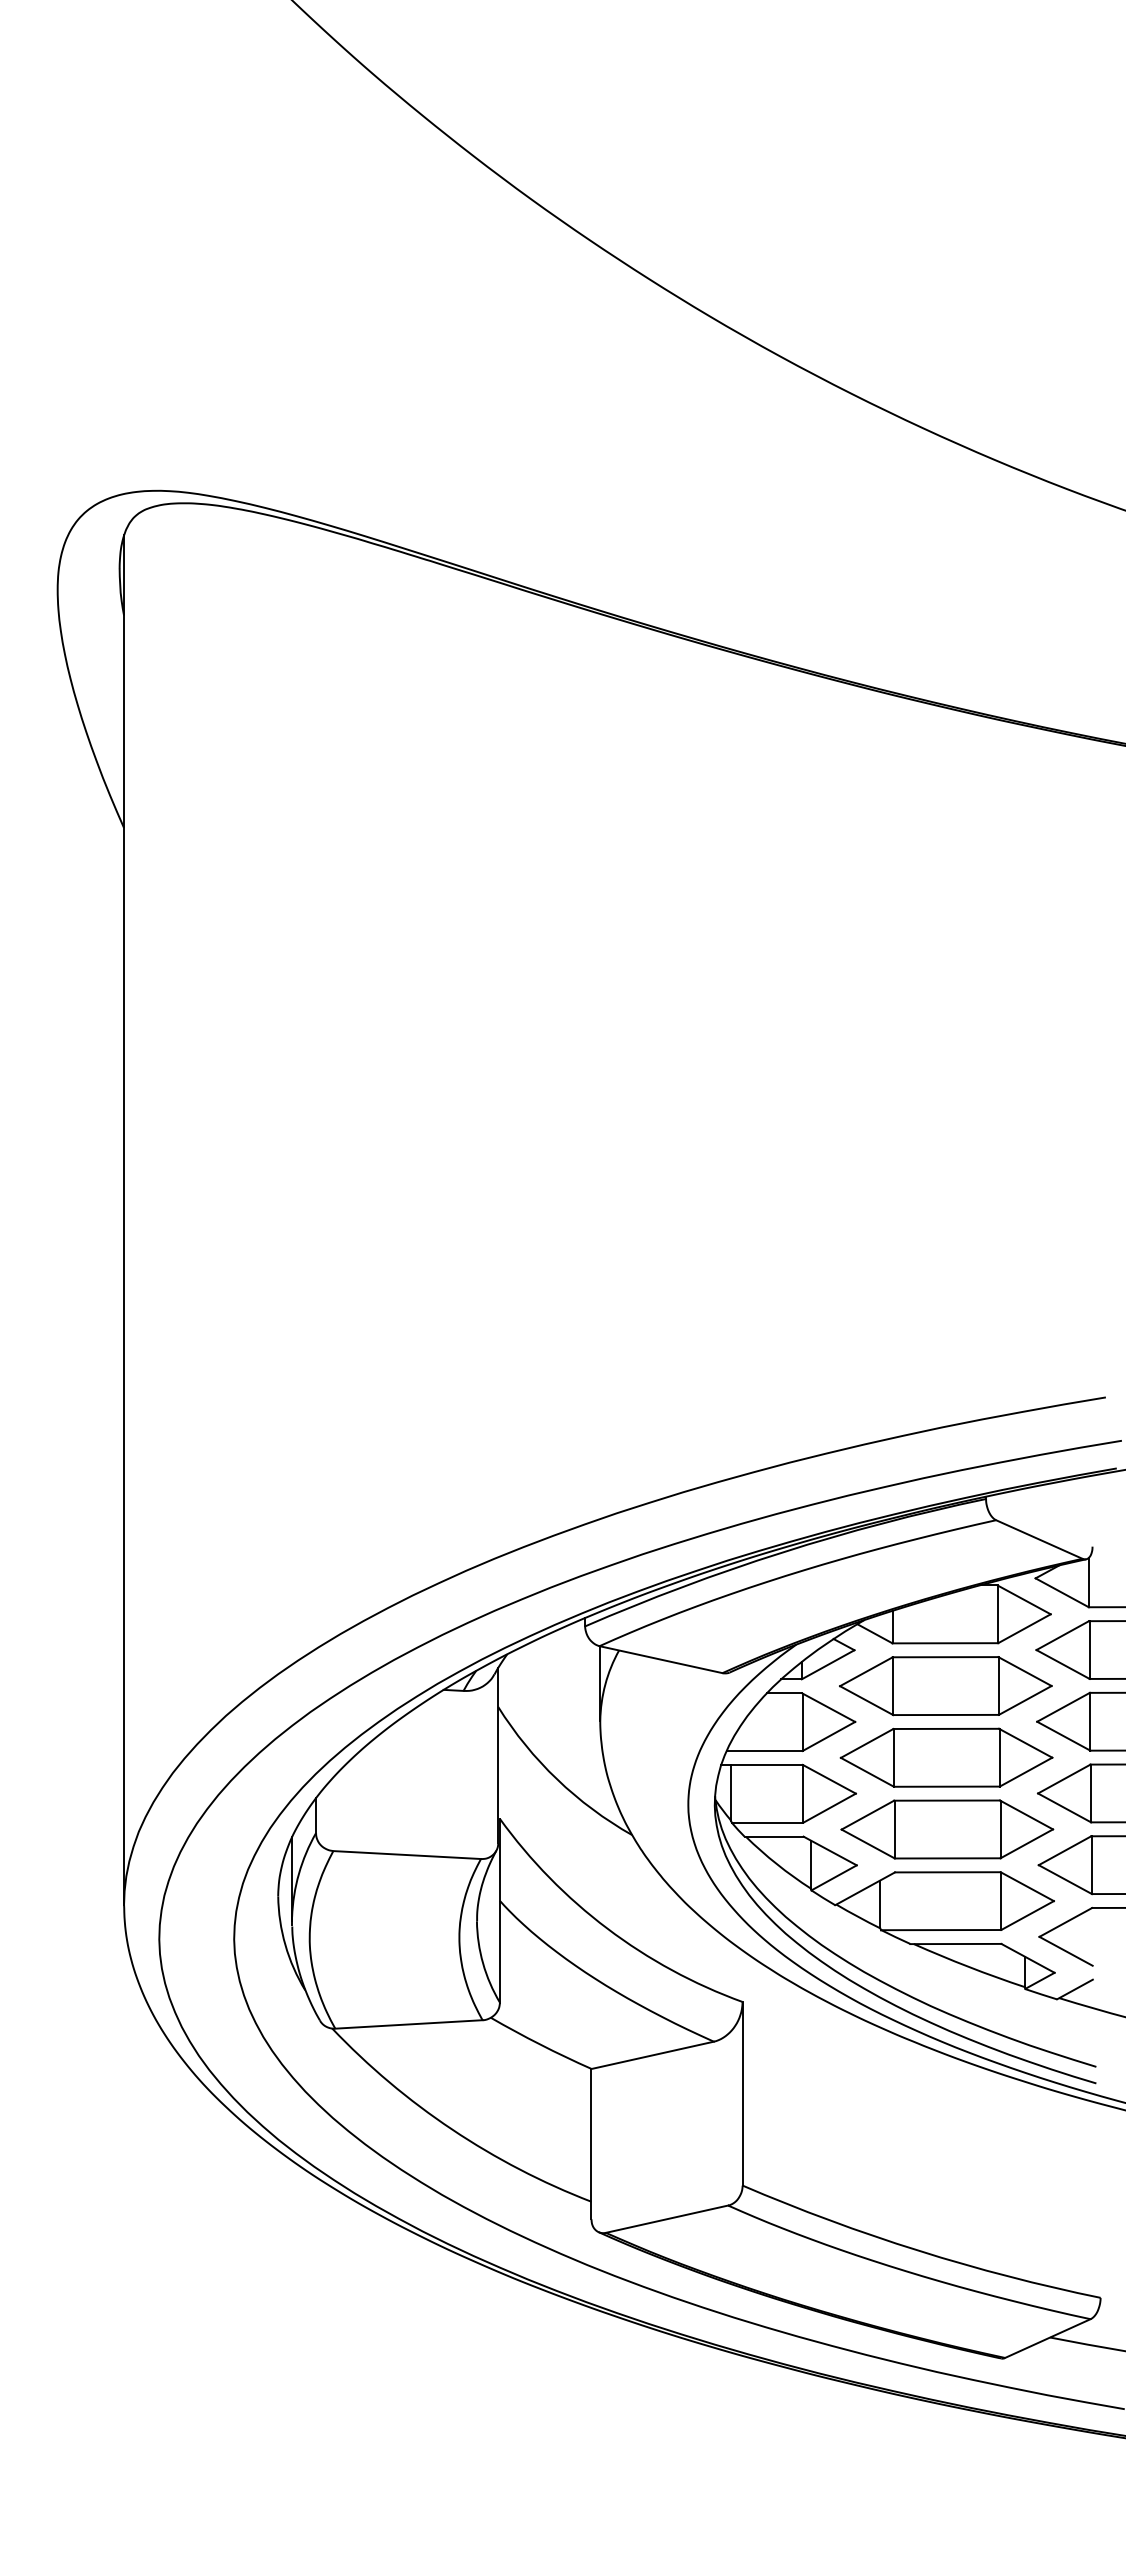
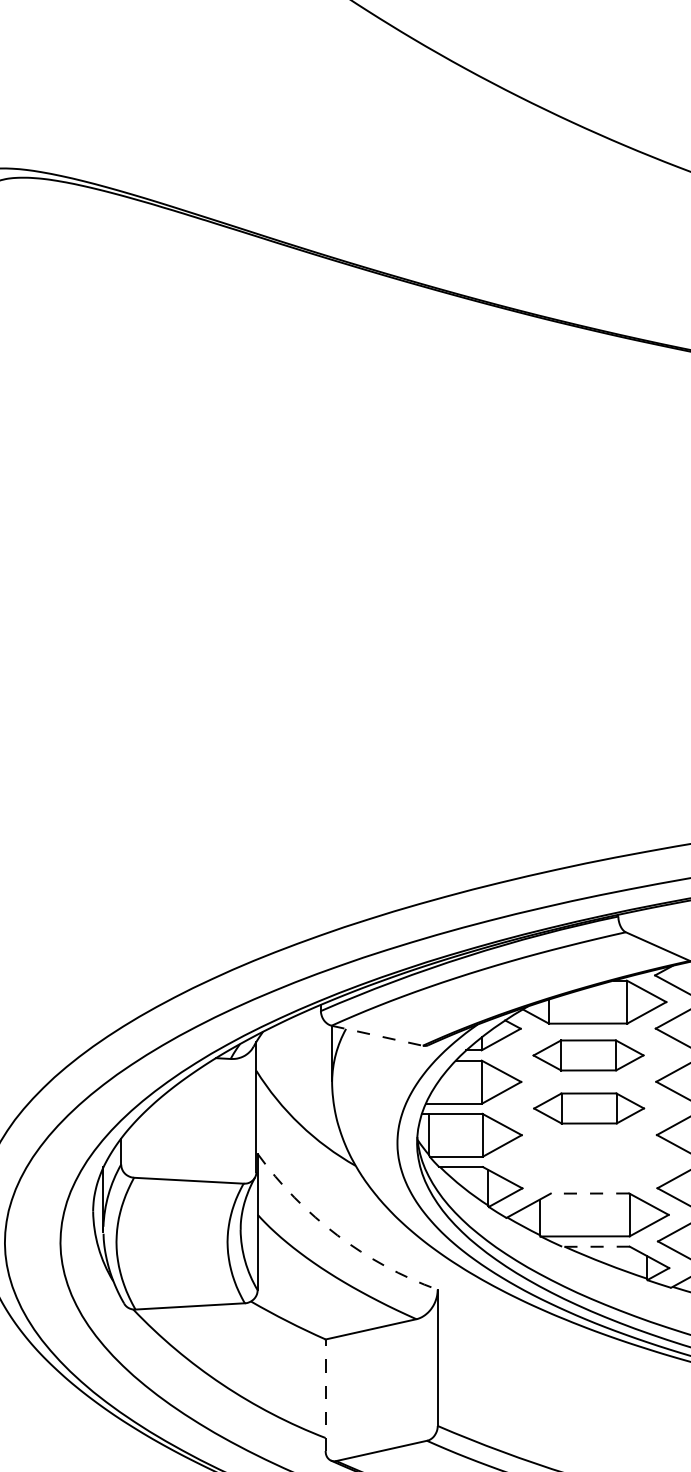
line: (661, 1659) -> (377, 1035), solid -> dashed
part: (945, 1686) -> (588, 1055), size x0.7
part: (946, 1757) -> (589, 1108), size x0.7
part: (947, 1829) -> (589, 1161), removed
line: (947, 1872) -> (589, 1193), solid -> dashed
arc: (607, 1928) -> (337, 1235), solid -> dashed
line: (955, 1944) -> (595, 1247), solid -> dashed
line: (591, 2143) -> (325, 1394), solid -> dashed

